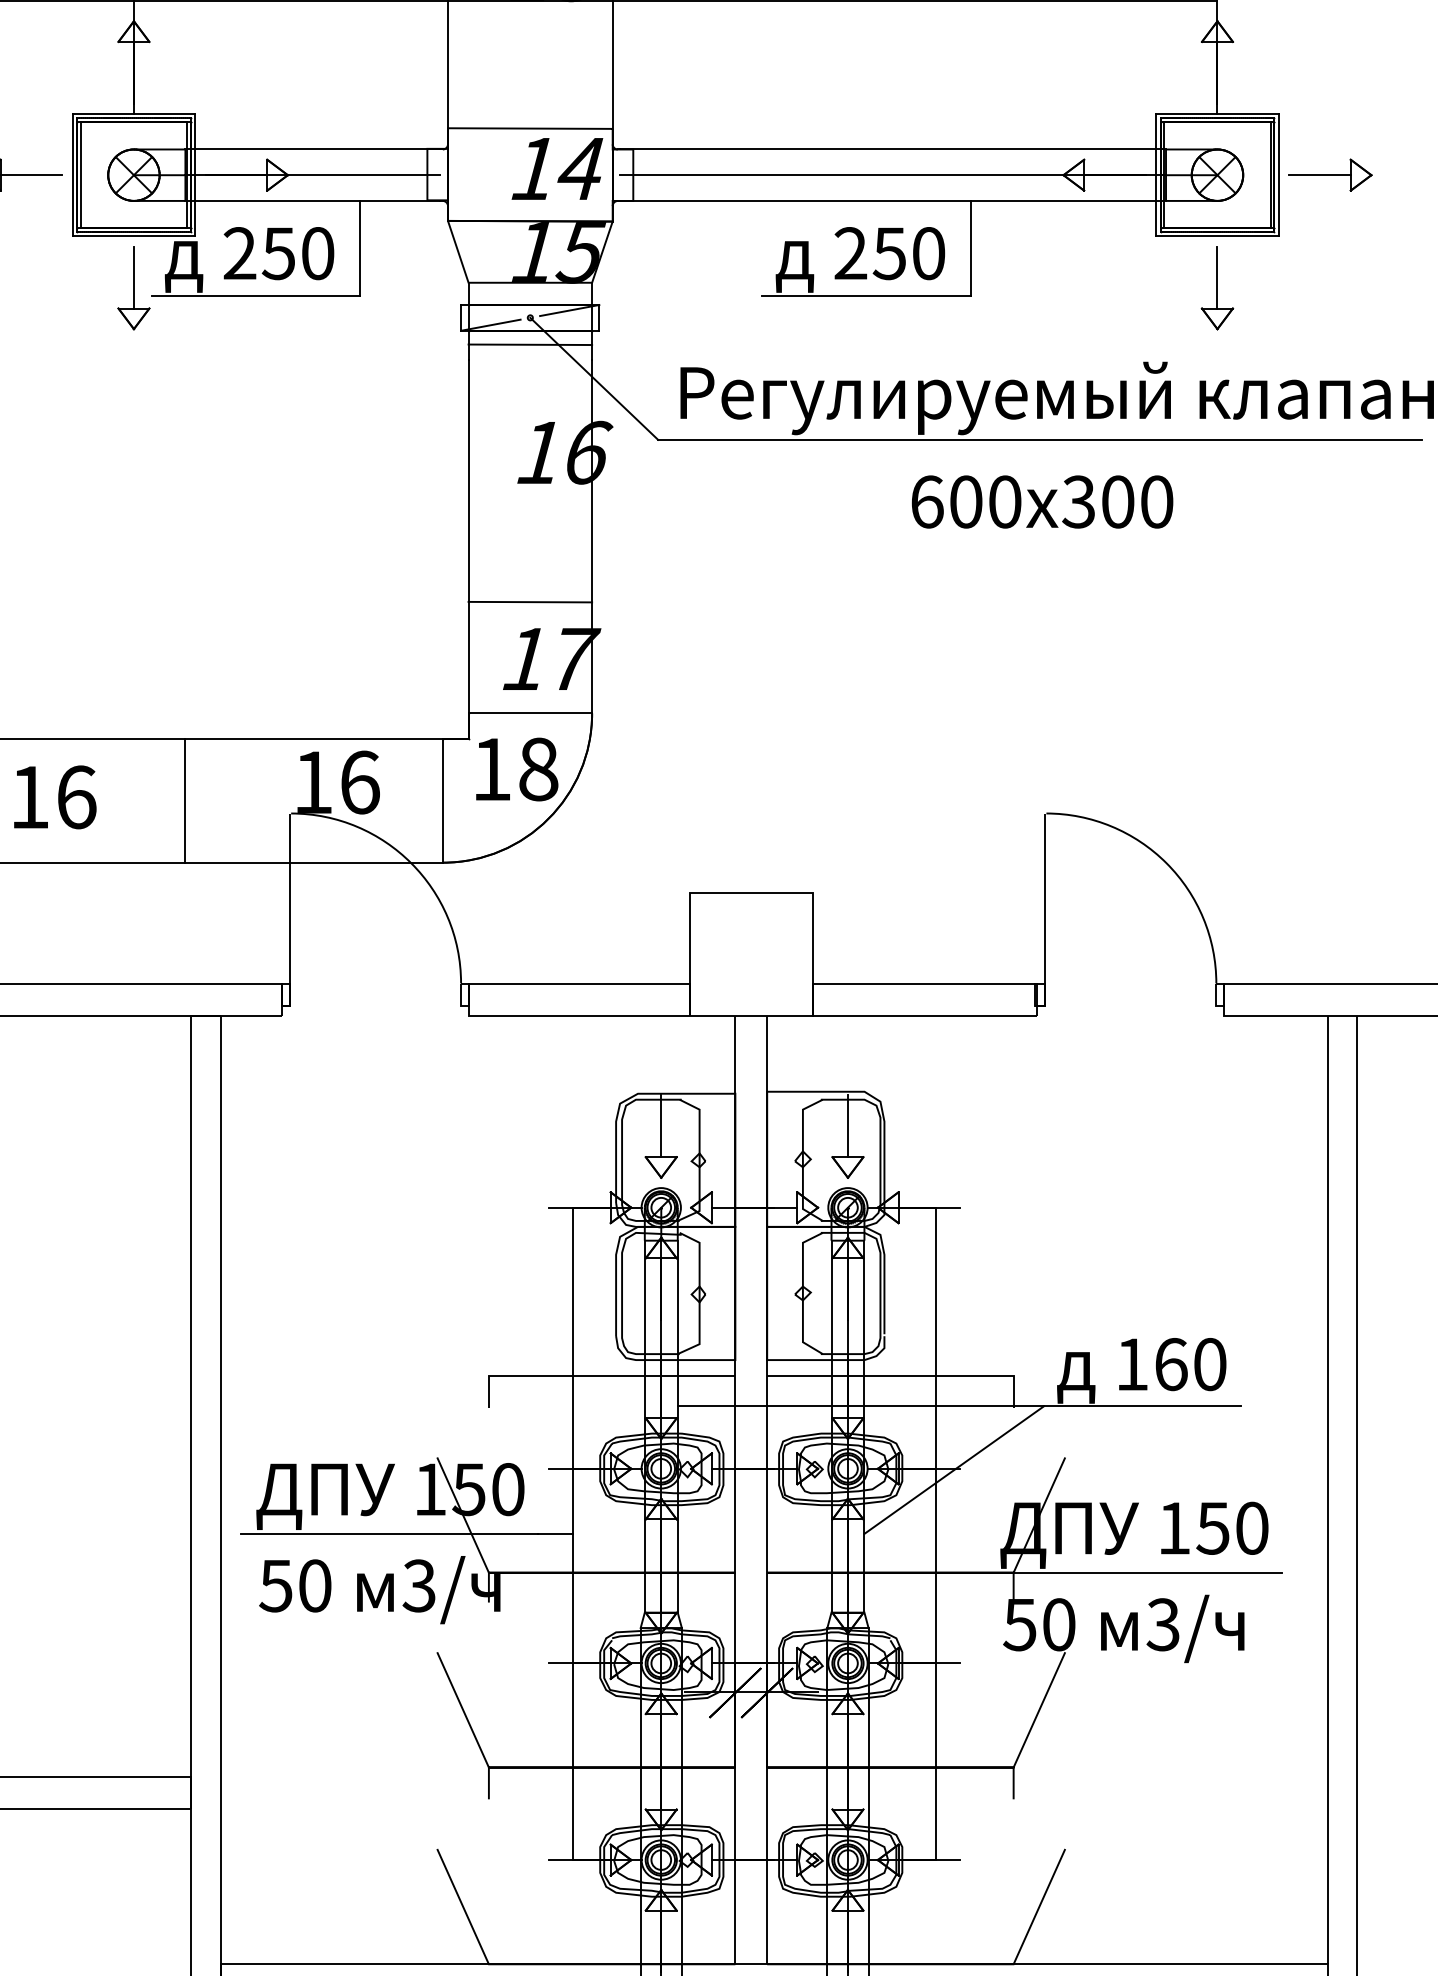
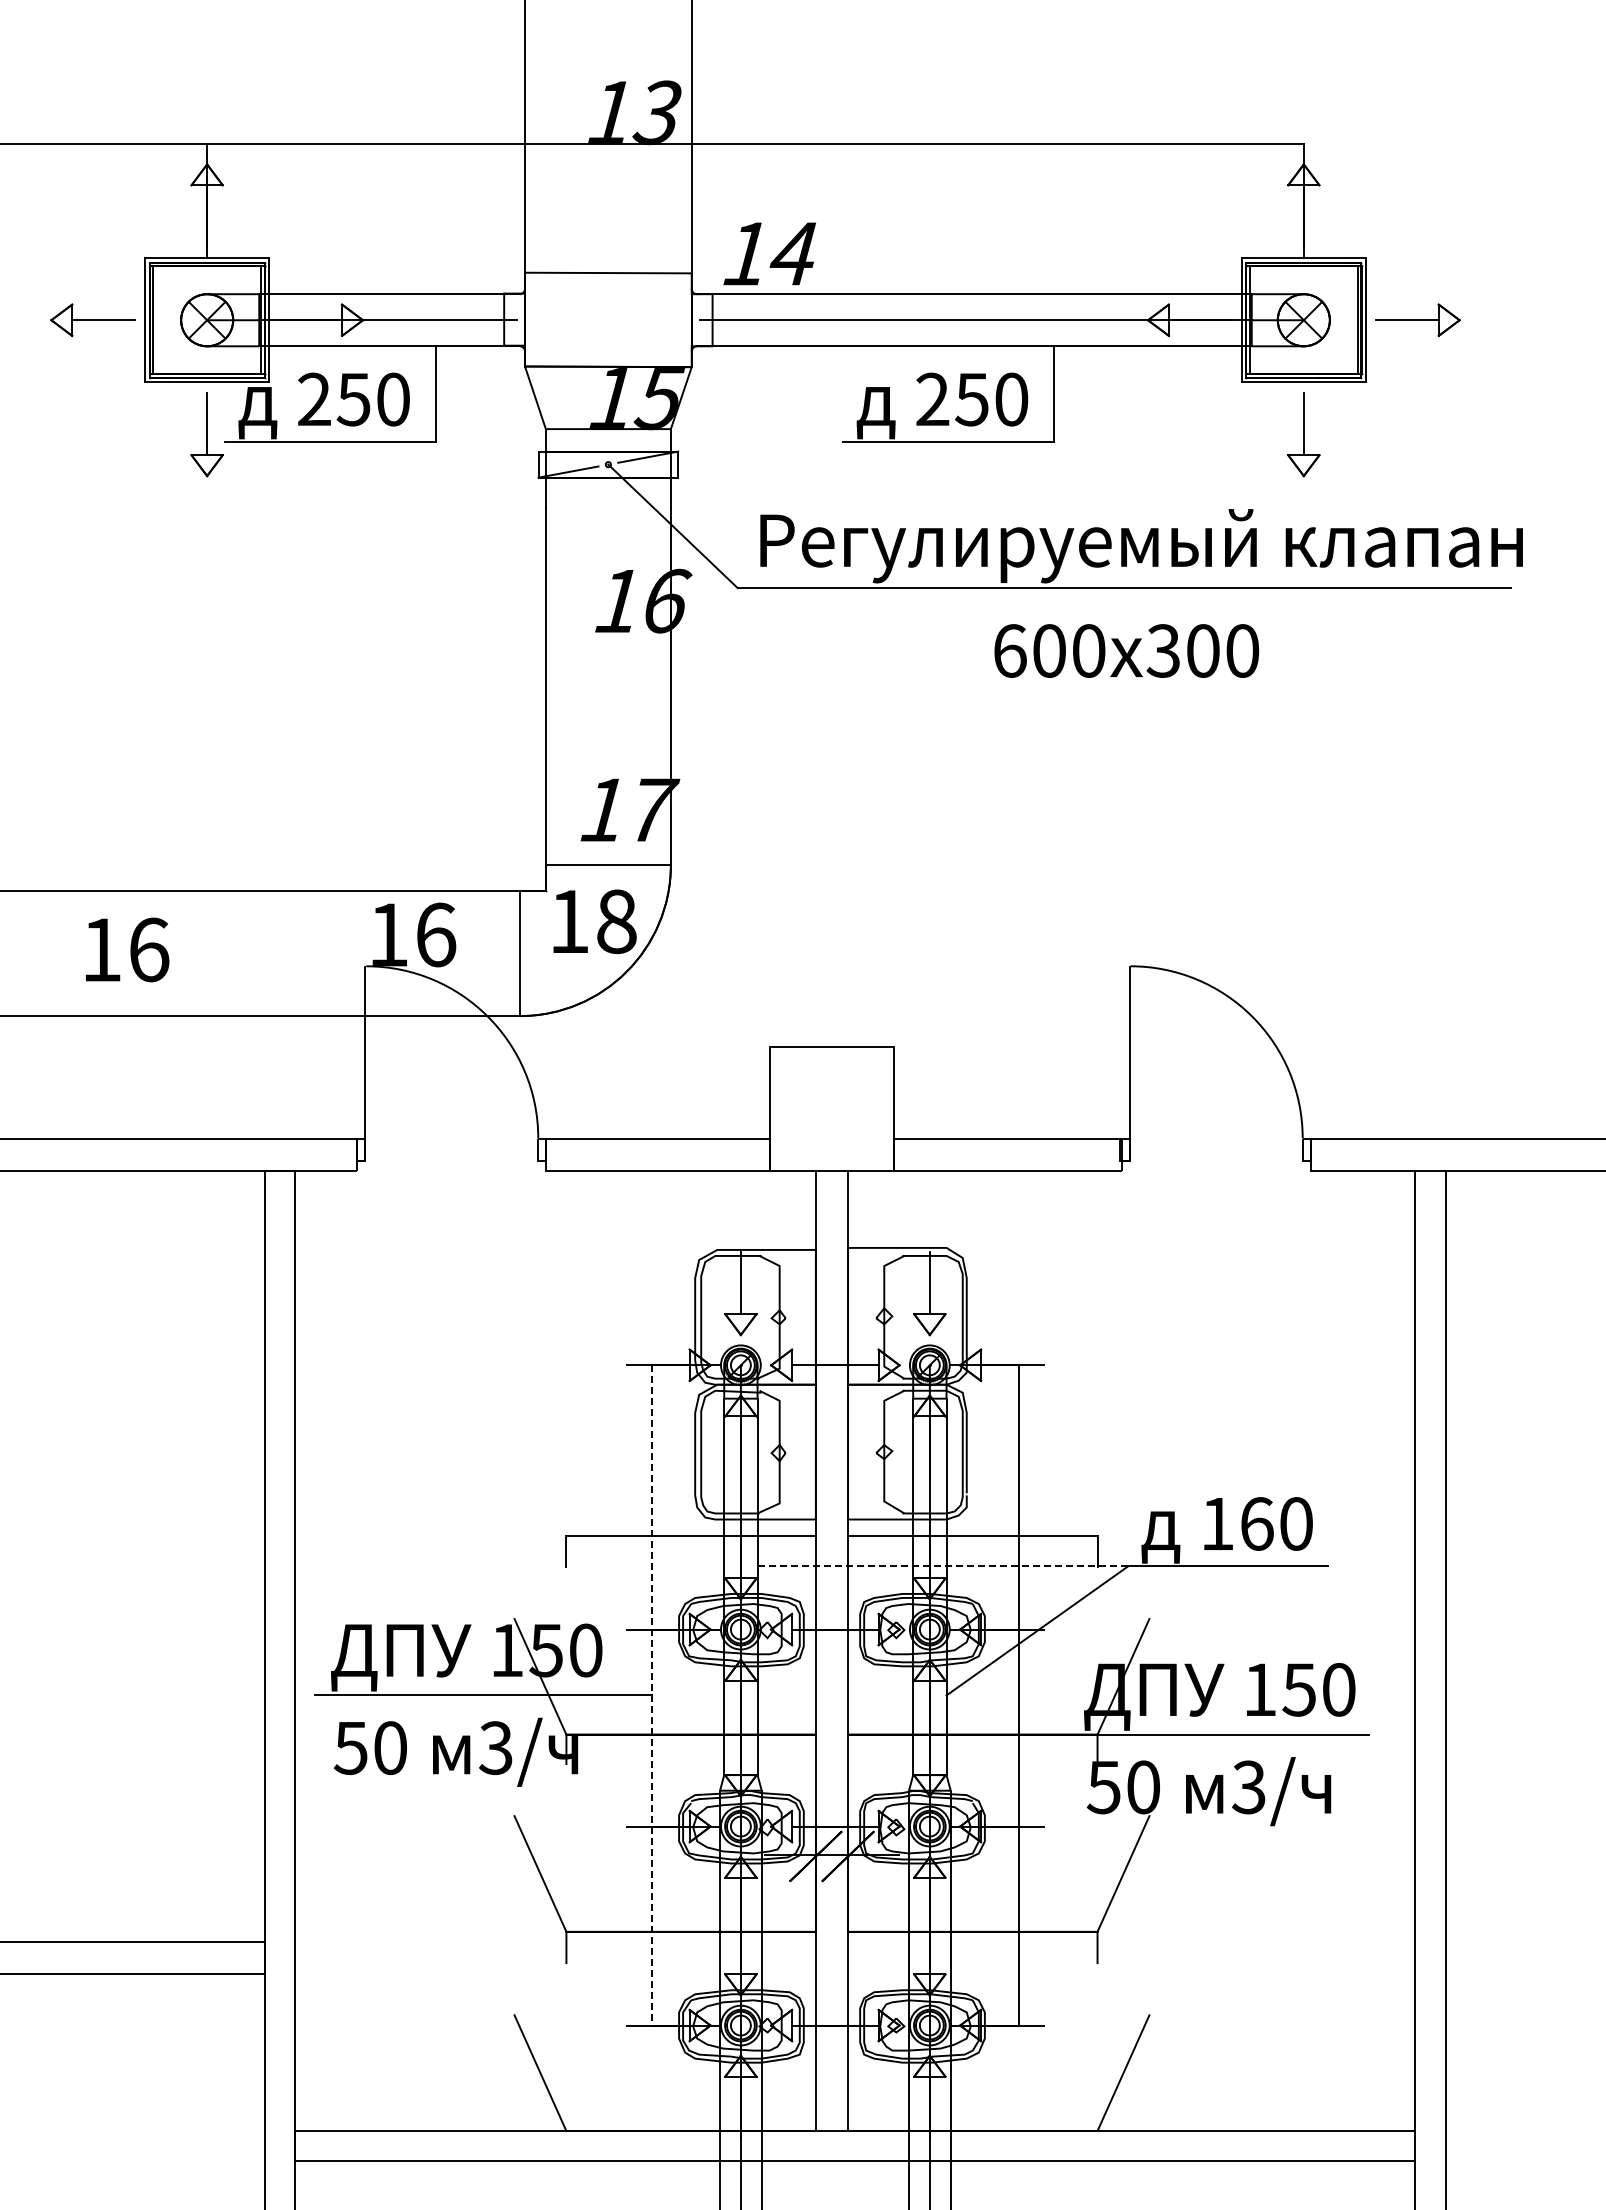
text: (557, 168) -> (769, 253), moved
line: (529, 344) -> (607, 491), removed
line: (529, 602) -> (607, 752), removed
line: (185, 800) -> (259, 953), removed
line: (860, 1406) -> (942, 1566), solid -> dashed
line: (572, 1533) -> (651, 1695), solid -> dashed

